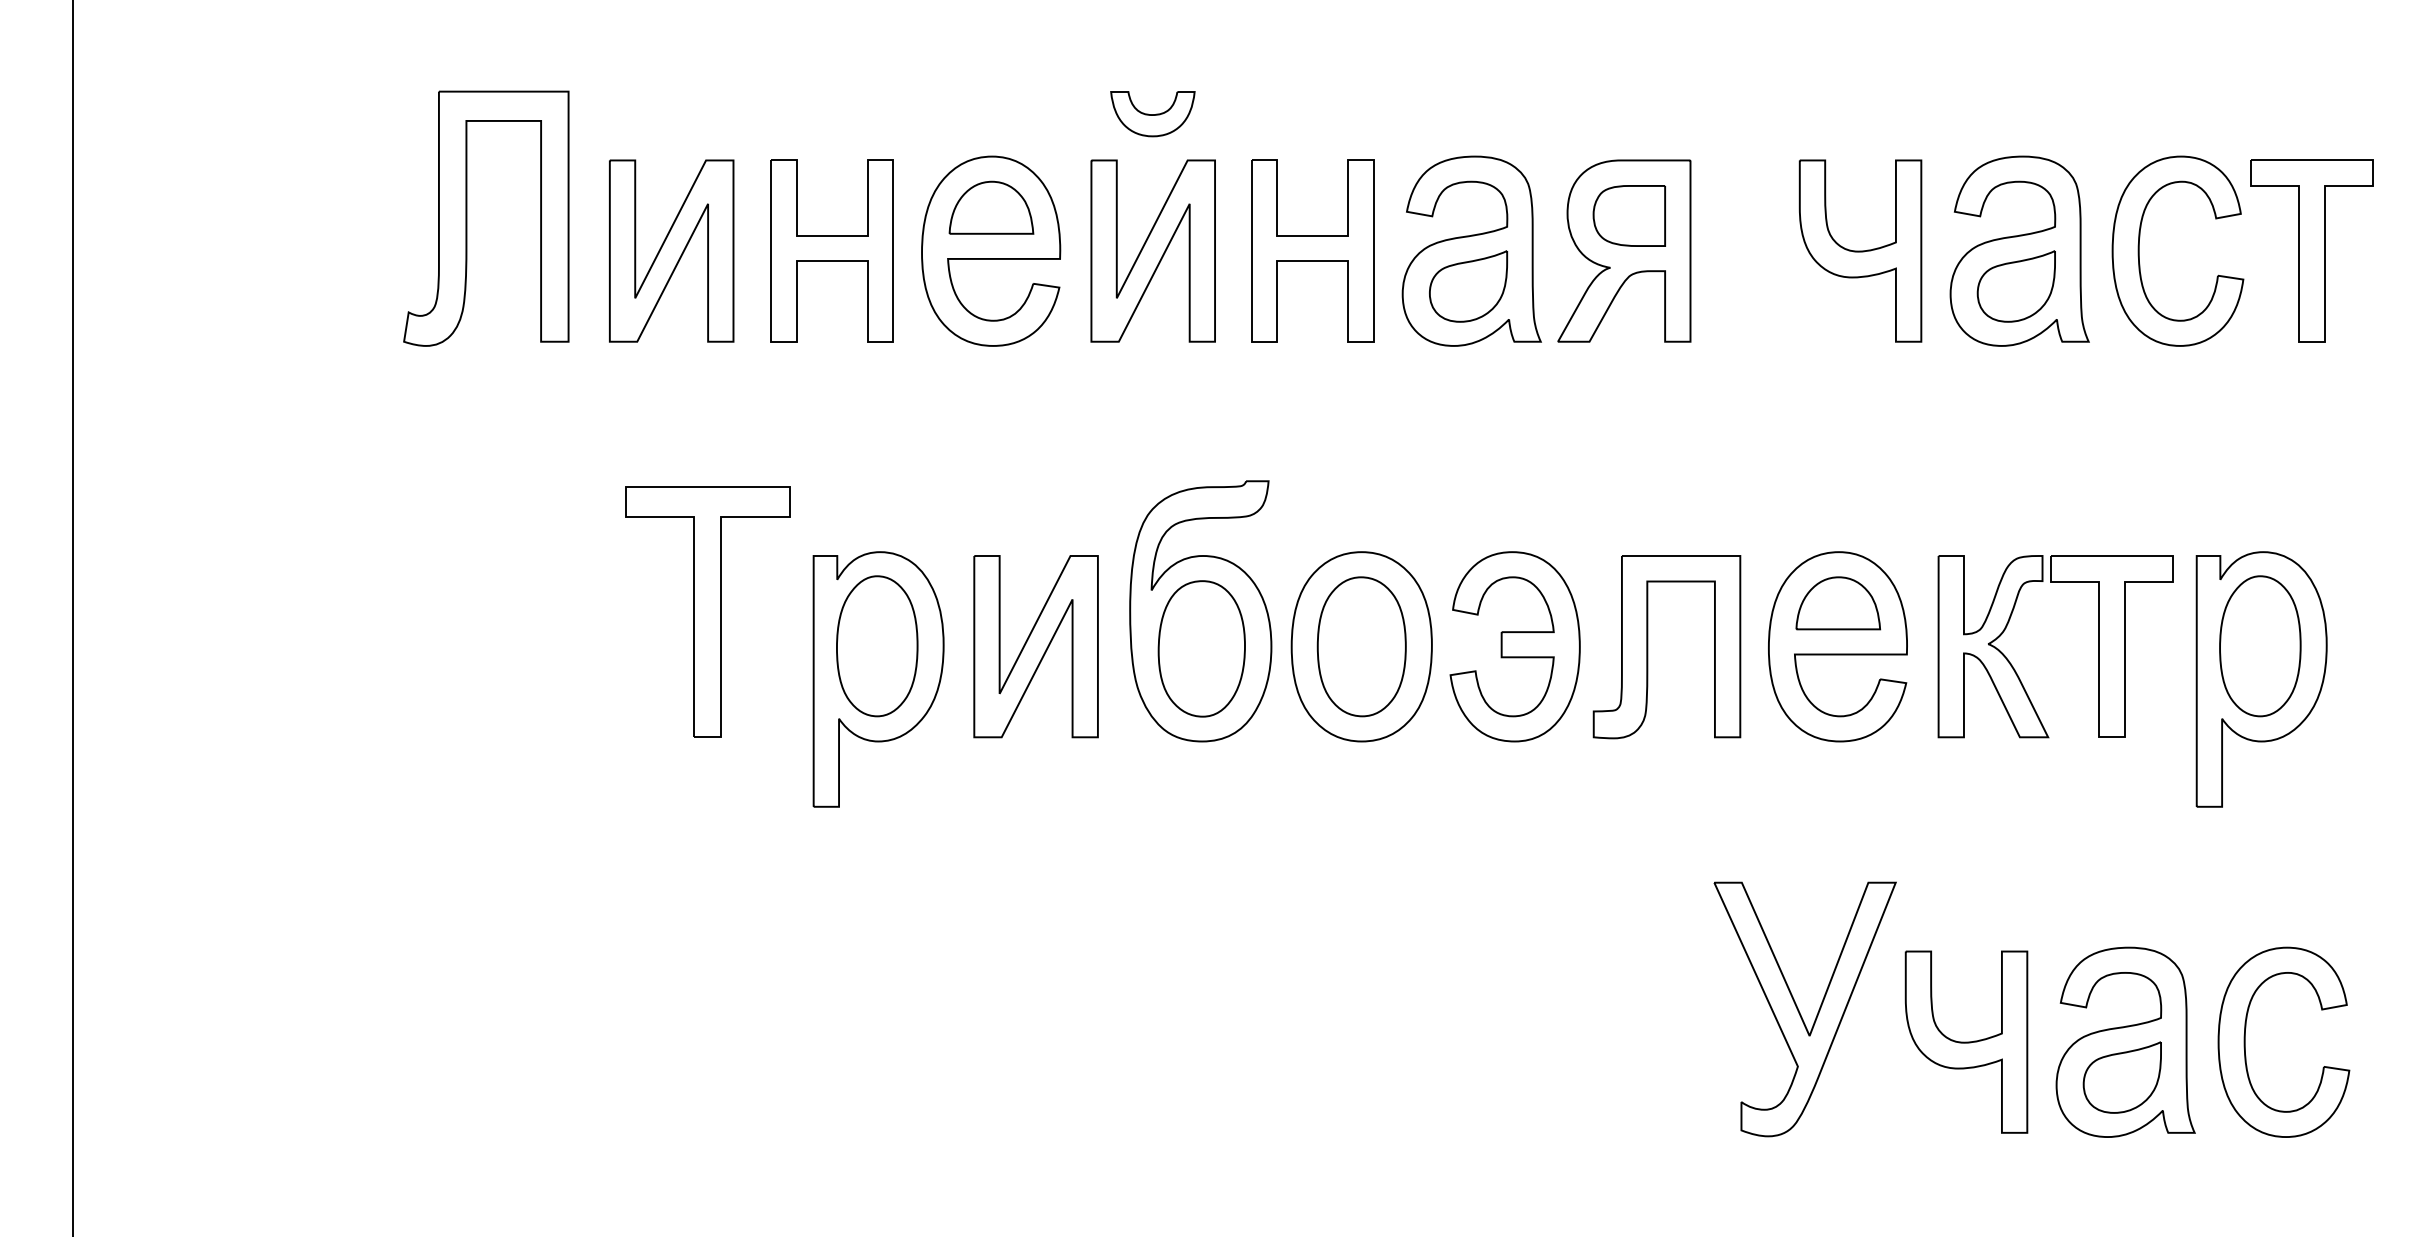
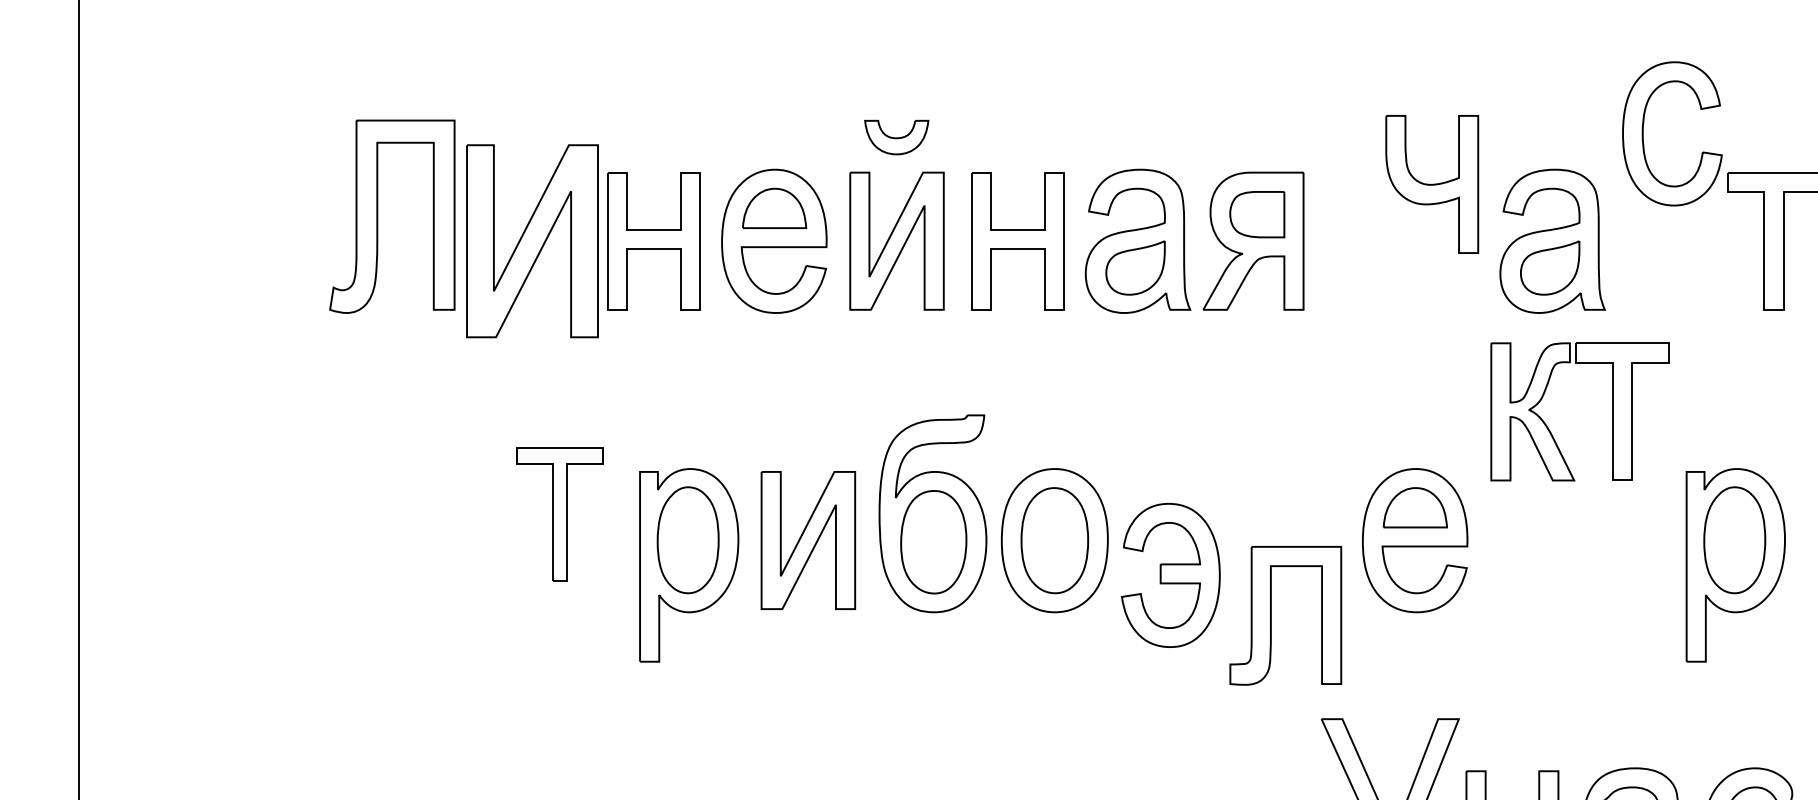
part: (671, 250) -> (532, 240), size x1.4
part: (1860, 250) -> (1432, 184), moved
part: (2139, 250) -> (1643, 133), moved
part: (707, 611) -> (559, 513), size x0.7
part: (1514, 646) -> (1170, 575), moved
part: (2098, 646) -> (1612, 411), moved
part: (1648, 647) -> (1271, 616), moved

